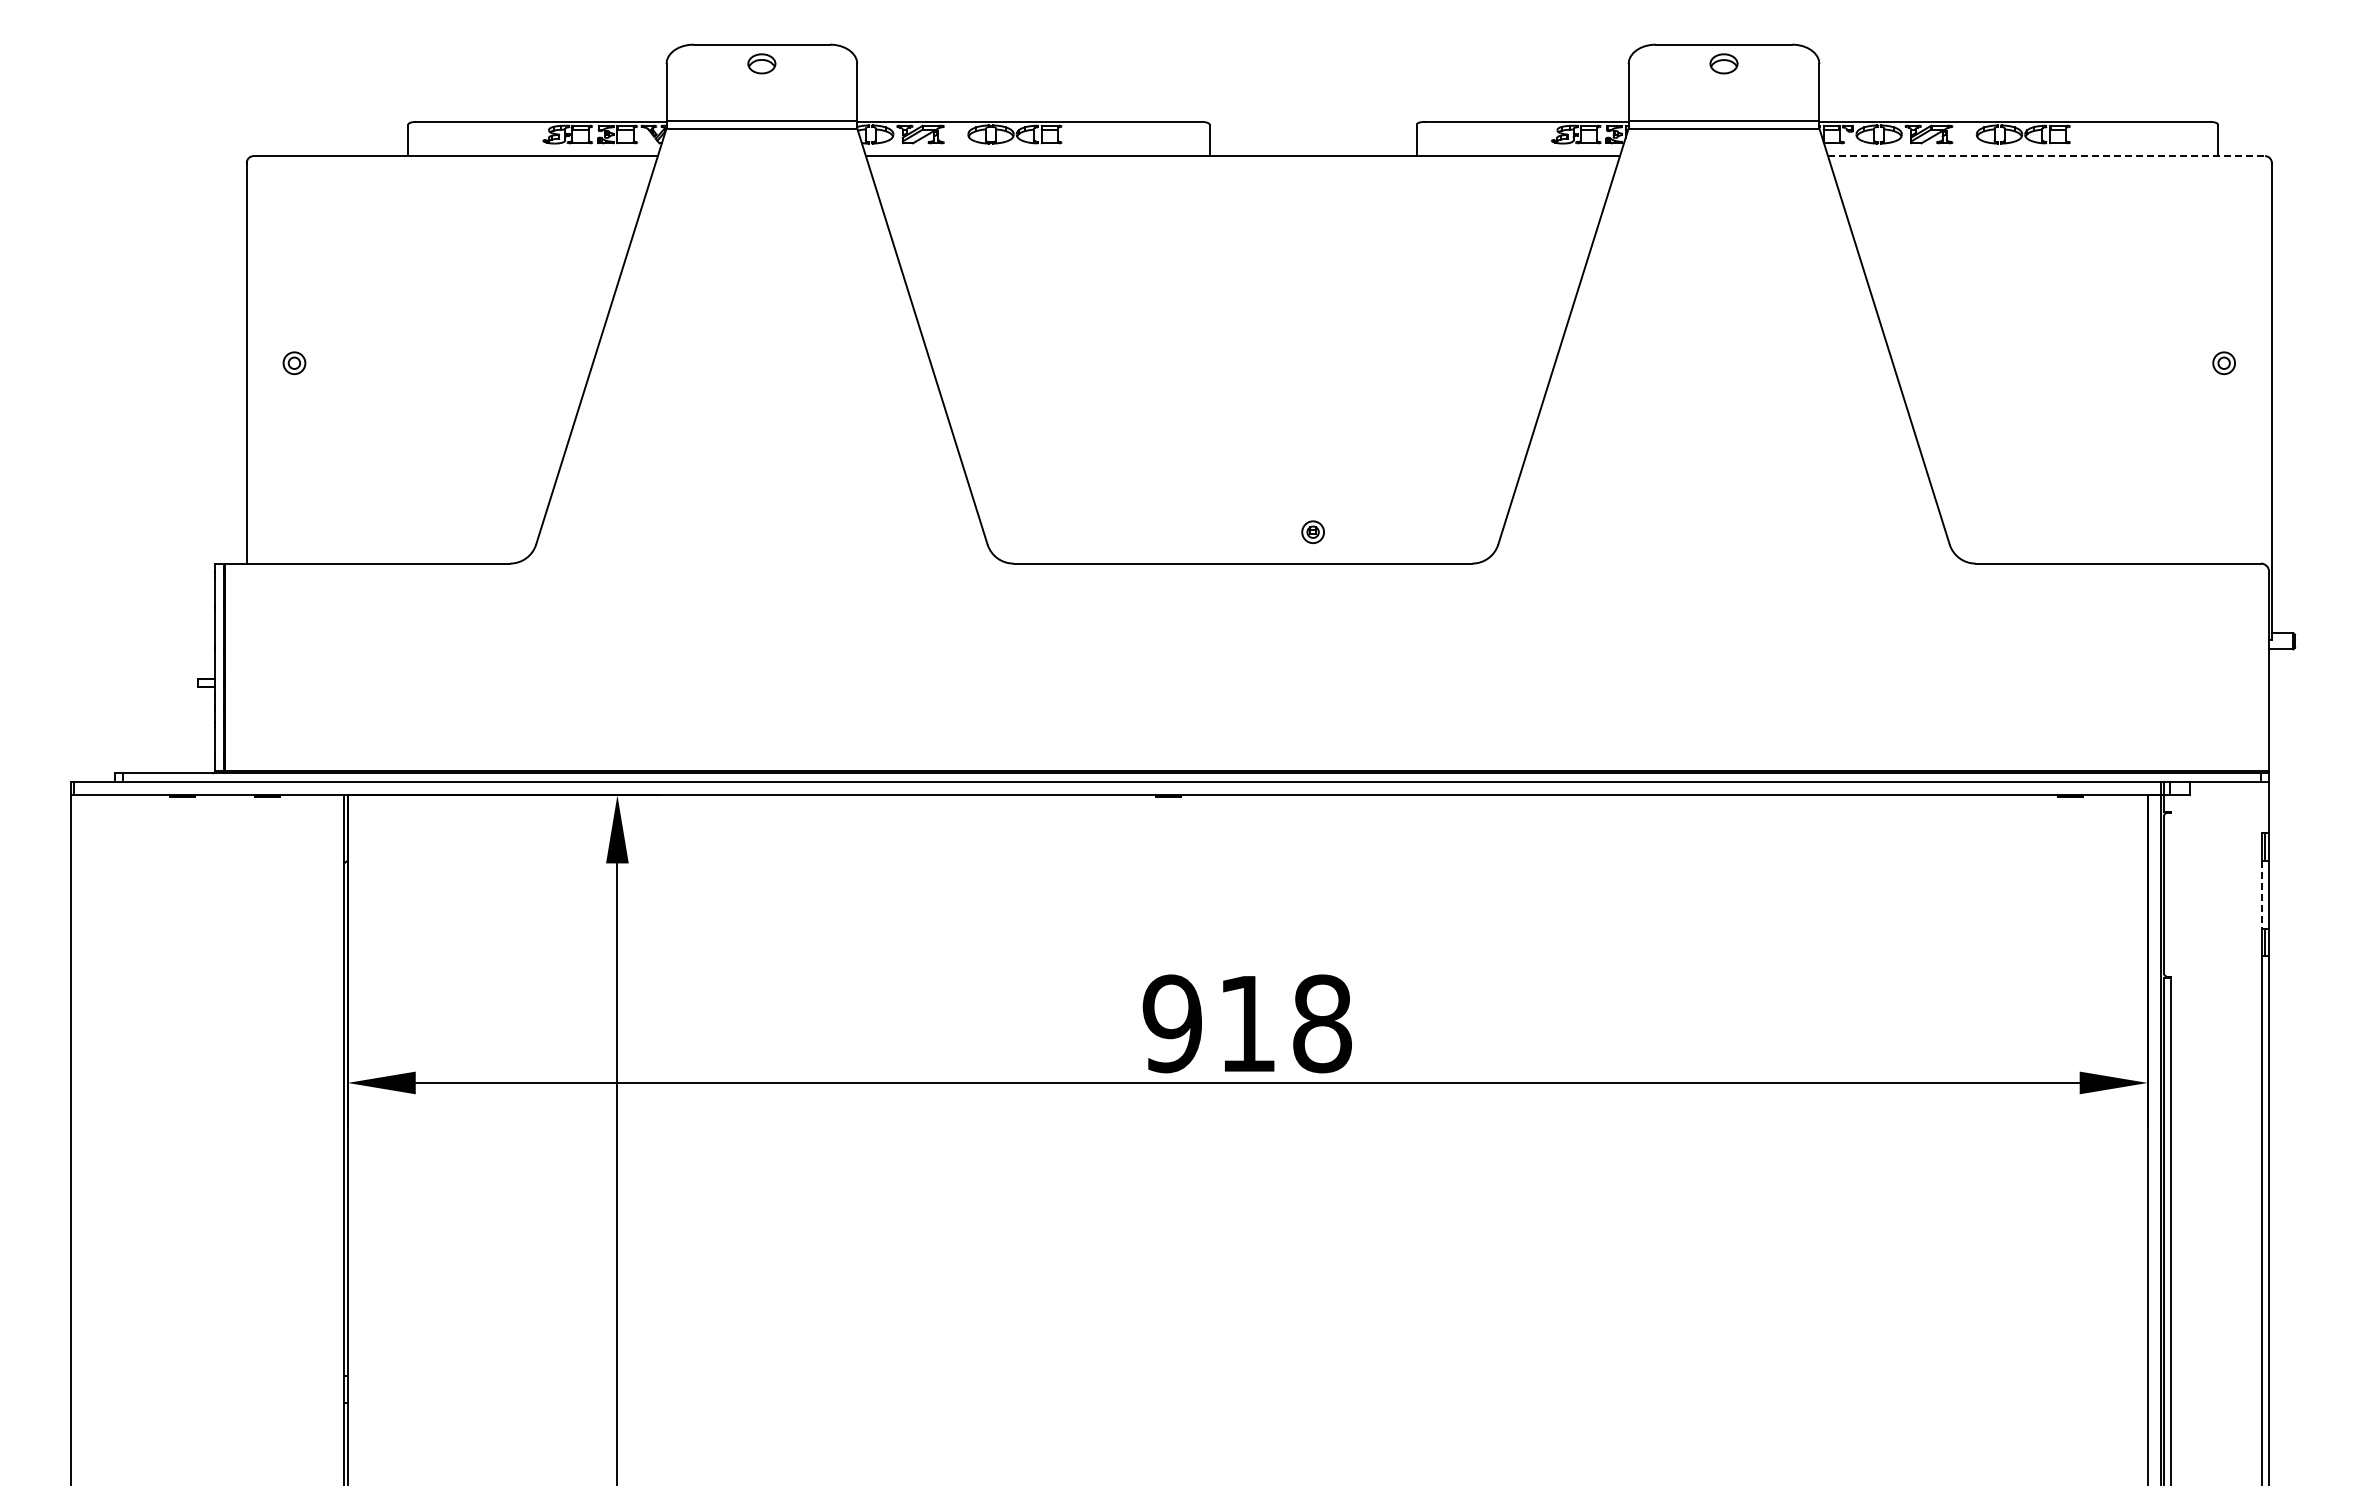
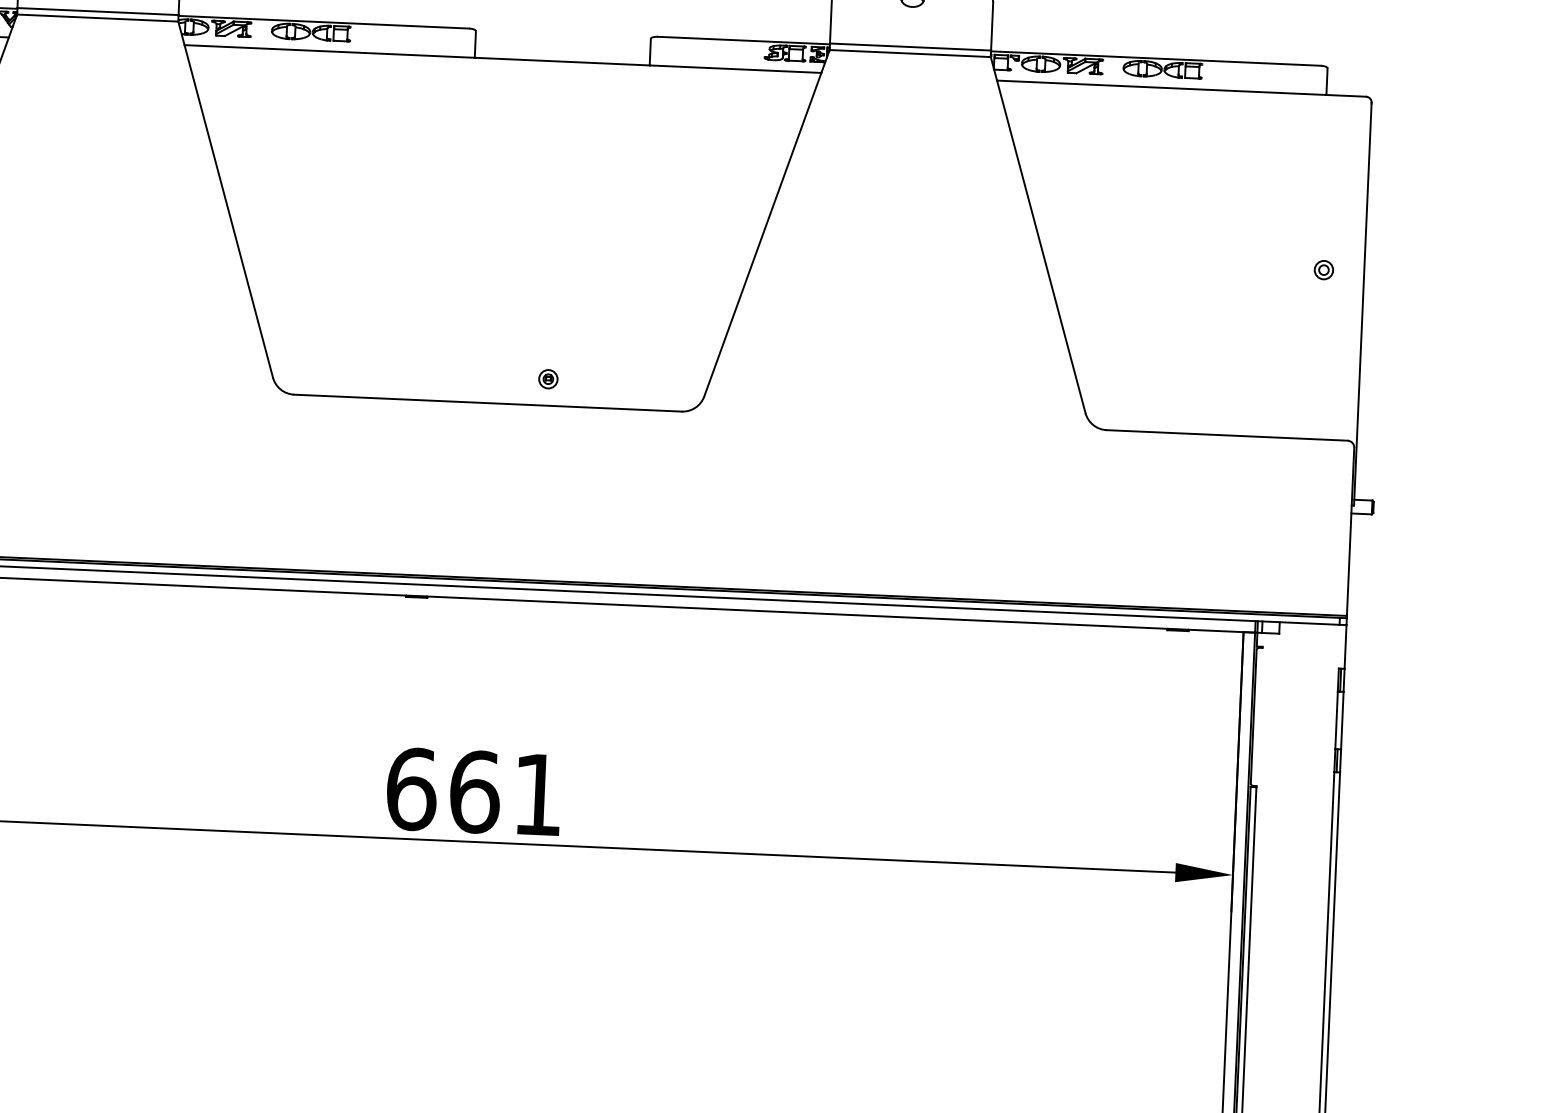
line: (2046, 156) -> (1181, 88), dashed -> solid
line: (2262, 895) -> (1336, 721), dashed -> solid
text: (1246, 1023) -> (473, 791), 918 -> 661

